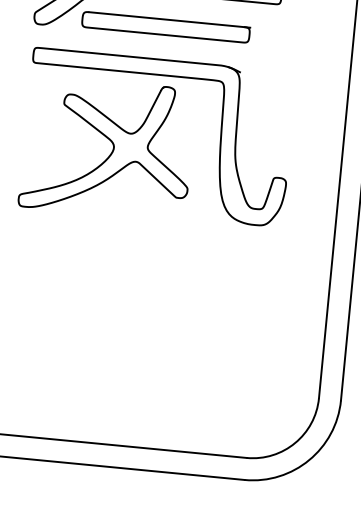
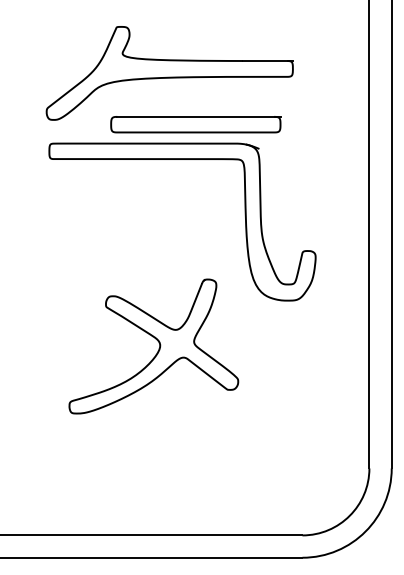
part: (165, 27) -> (195, 124), moved
part: (107, 147) -> (153, 346), moved

